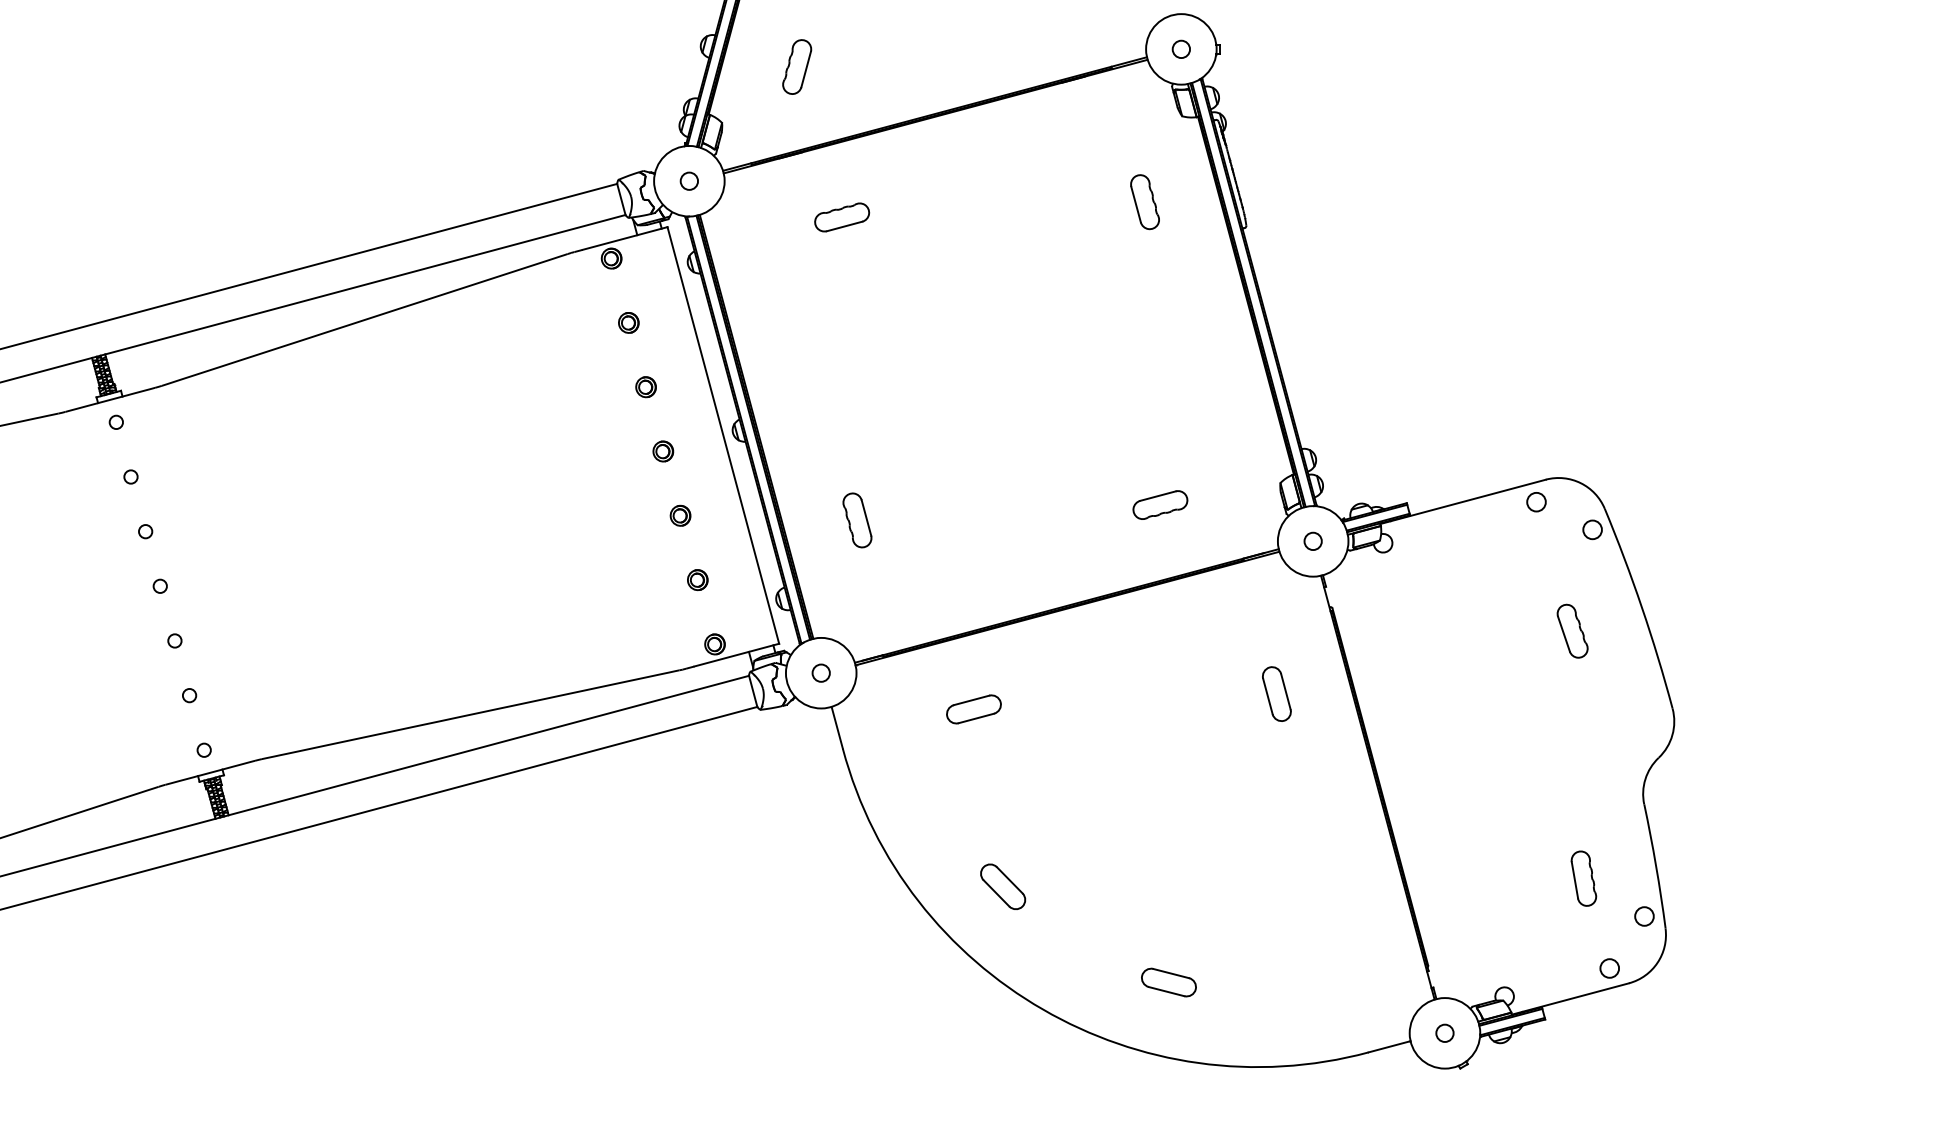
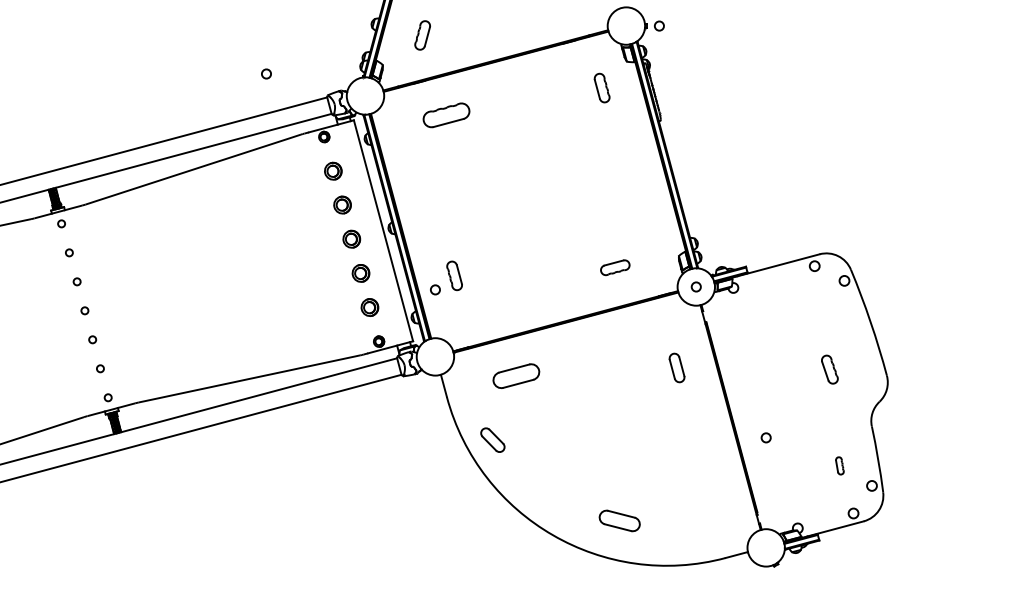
circle: (1181, 48) -> (659, 25), moved
circle: (689, 180) -> (266, 73), moved
part: (1143, 201) -> (601, 87), moved
part: (842, 216) -> (446, 114), size x1.6
part: (629, 321) -> (333, 170), size x1.6
part: (646, 387) -> (342, 205), size x1.6
part: (662, 451) -> (351, 239), size x1.6
part: (679, 515) -> (360, 273), size x1.6
part: (696, 580) -> (369, 307), size x1.6
part: (1571, 630) -> (829, 369), moved
circle: (821, 672) -> (435, 289), moved
part: (974, 708) -> (516, 375), size x1.6
part: (1583, 877) -> (839, 465), size x0.6
part: (1002, 885) -> (492, 439), moved
part: (1168, 981) -> (619, 520), size x1.4
circle: (1443, 1032) -> (765, 437), moved

